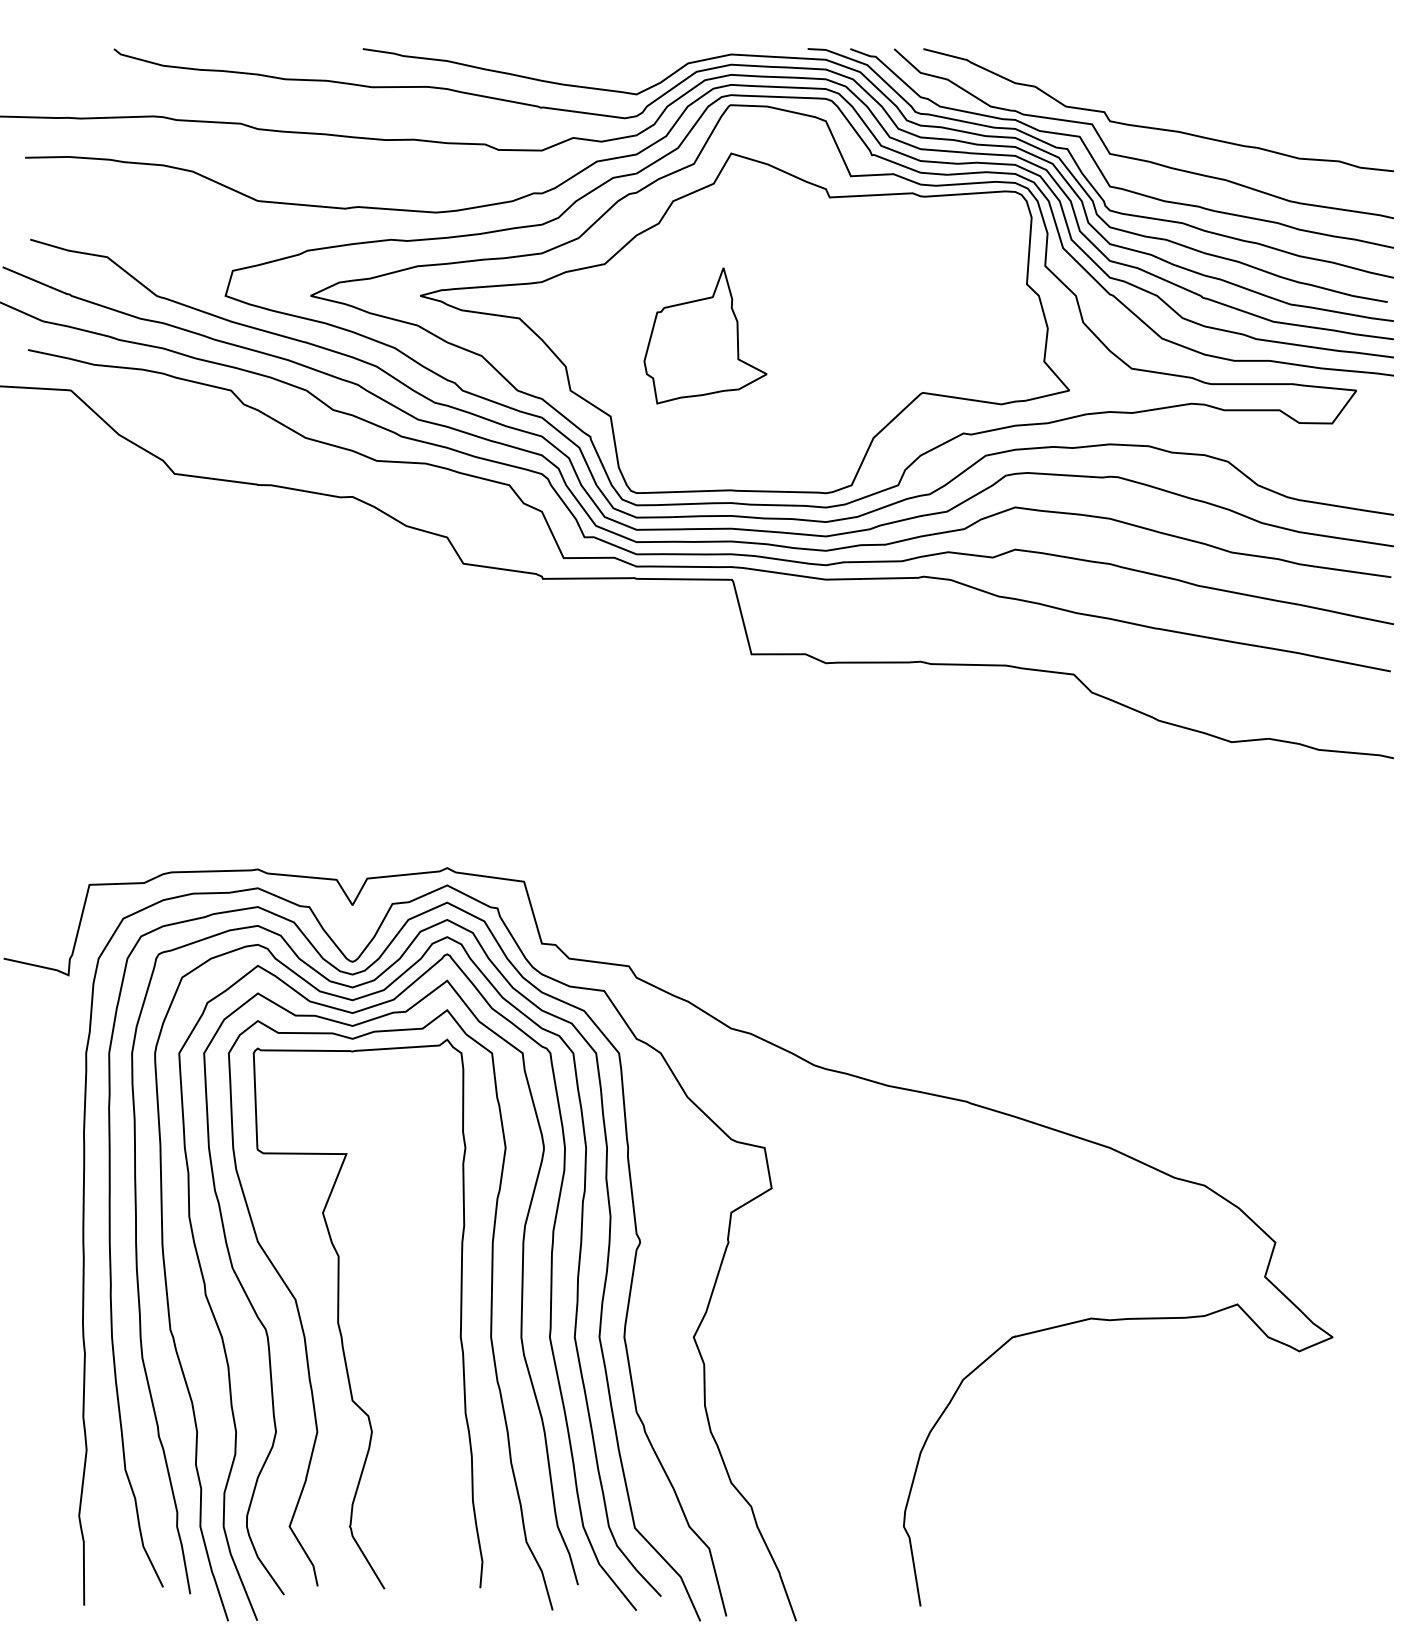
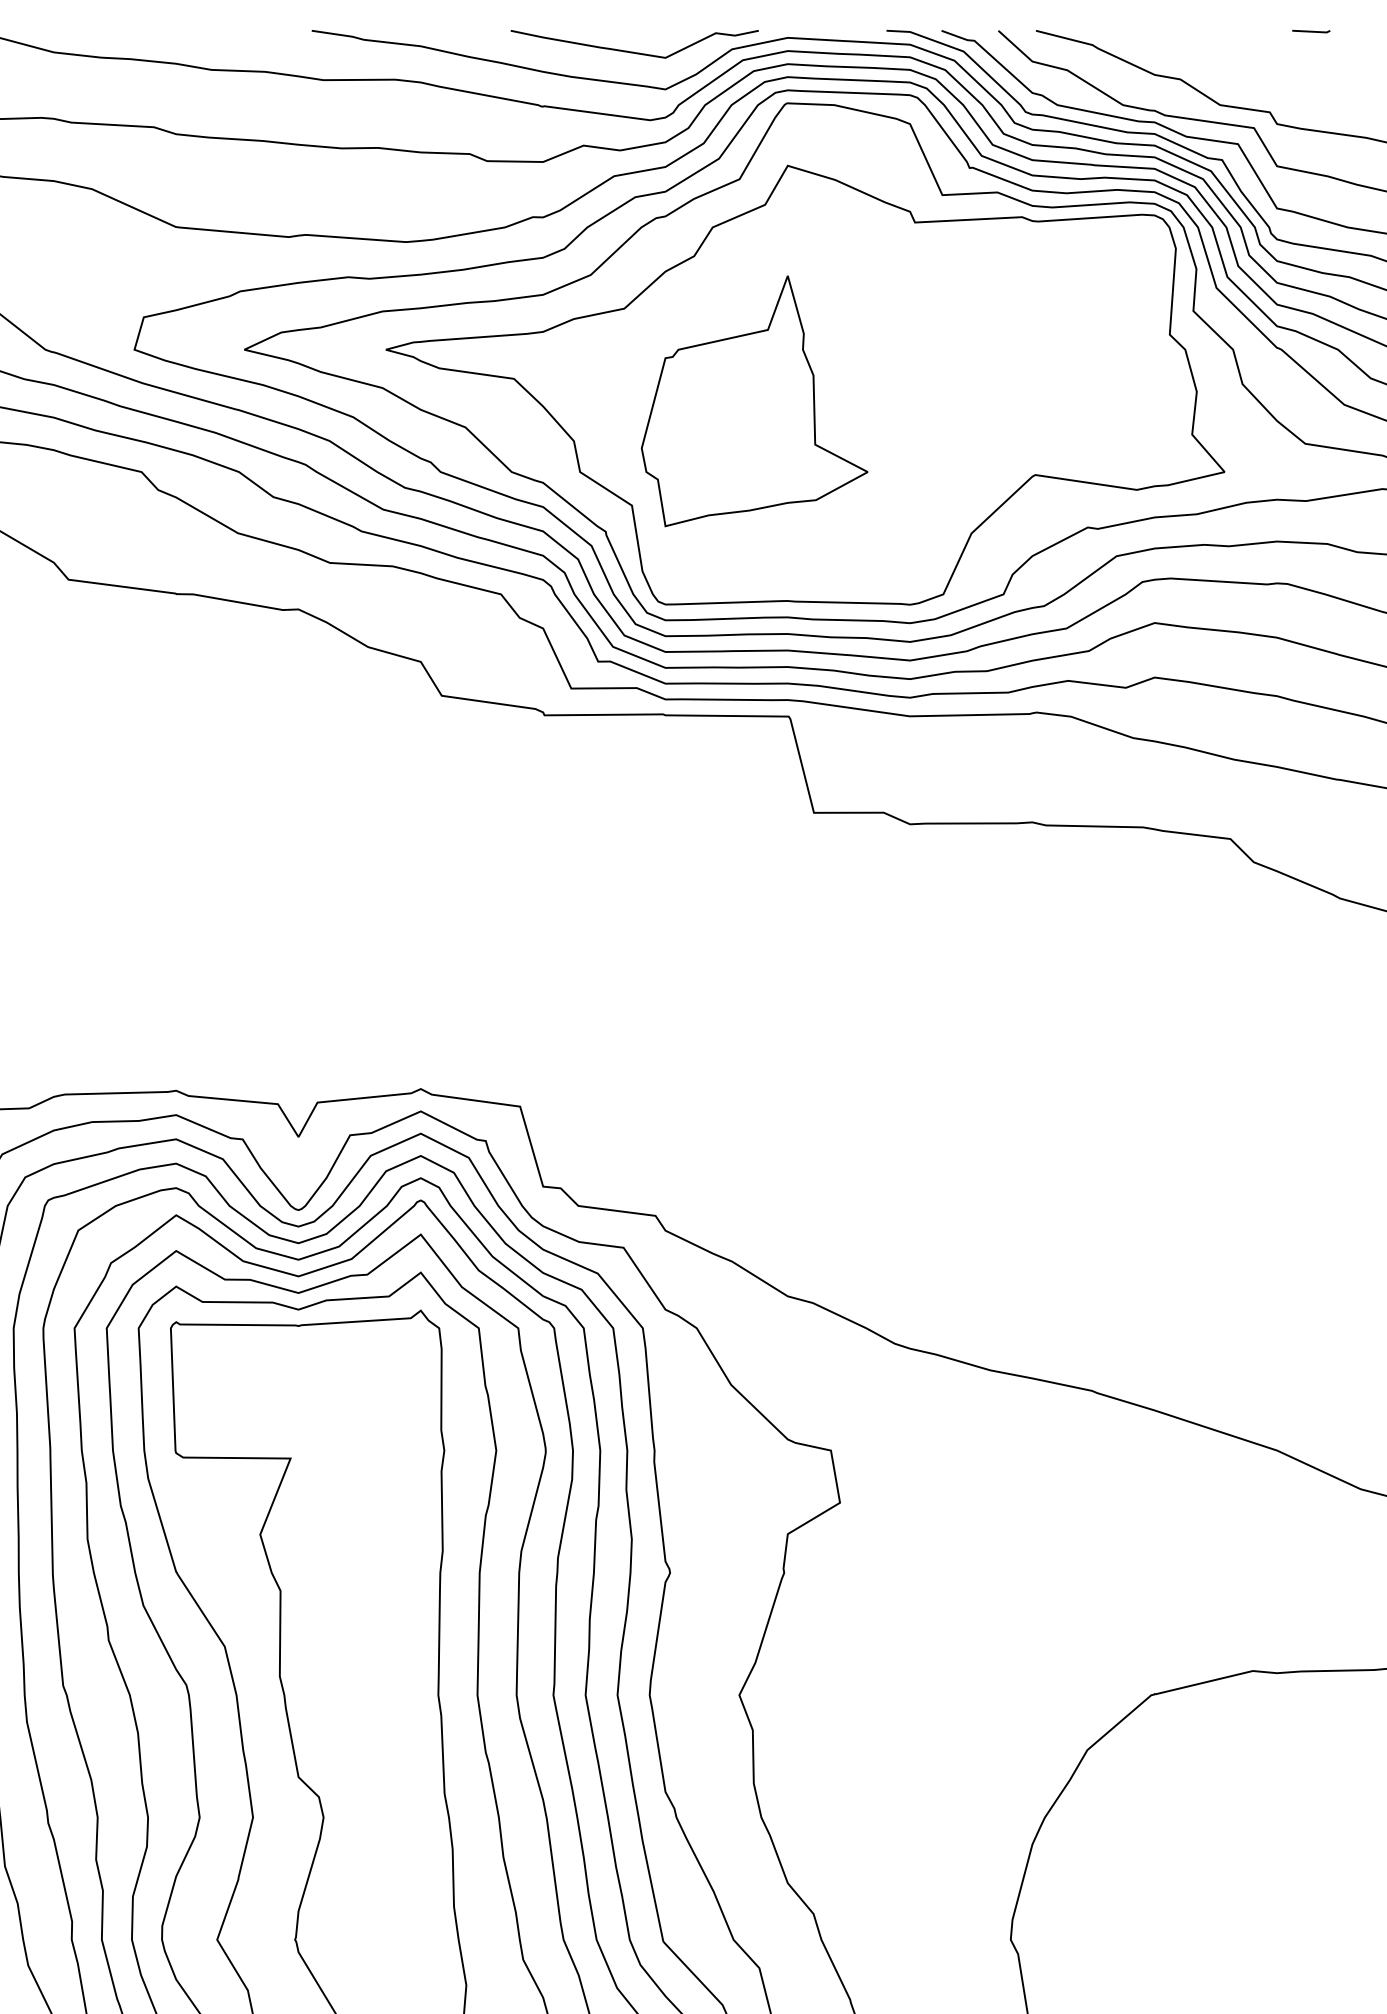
line: (1136, 49) -> (1311, 31), added
curve: (610, 64) -> (631, 50), added
part: (705, 335) -> (754, 400), size x1.43

